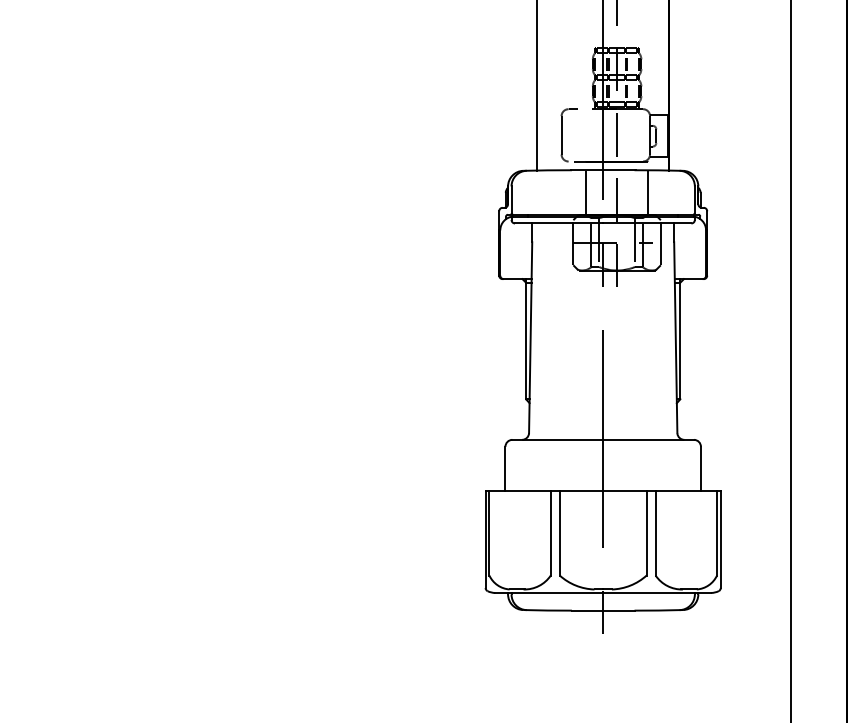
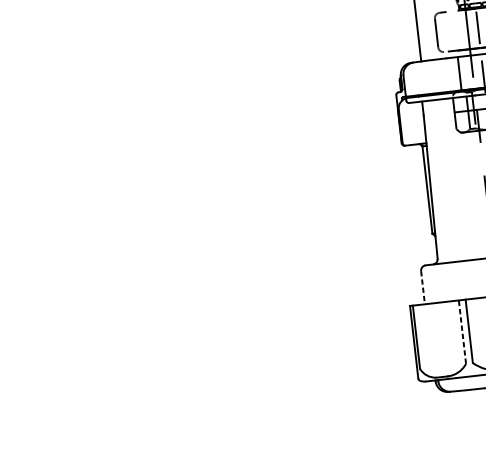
line: (505, 469) -> (423, 288), solid -> dashed
line: (550, 532) -> (462, 331), solid -> dashed

